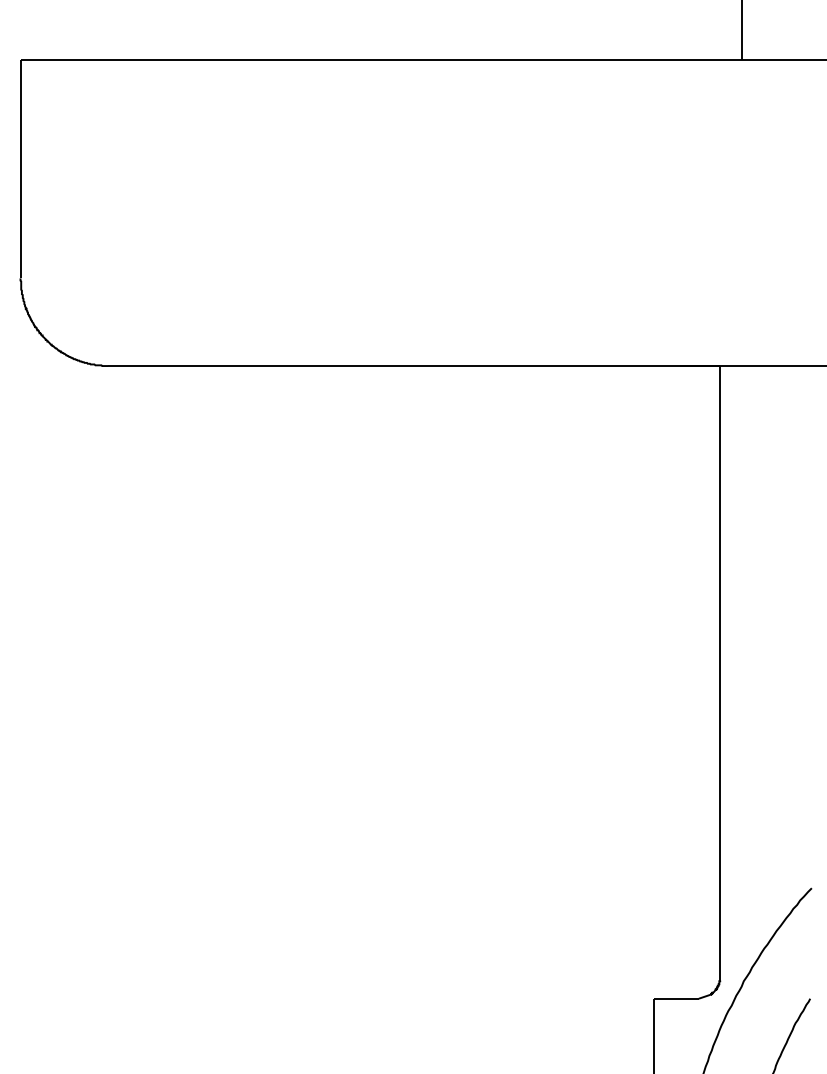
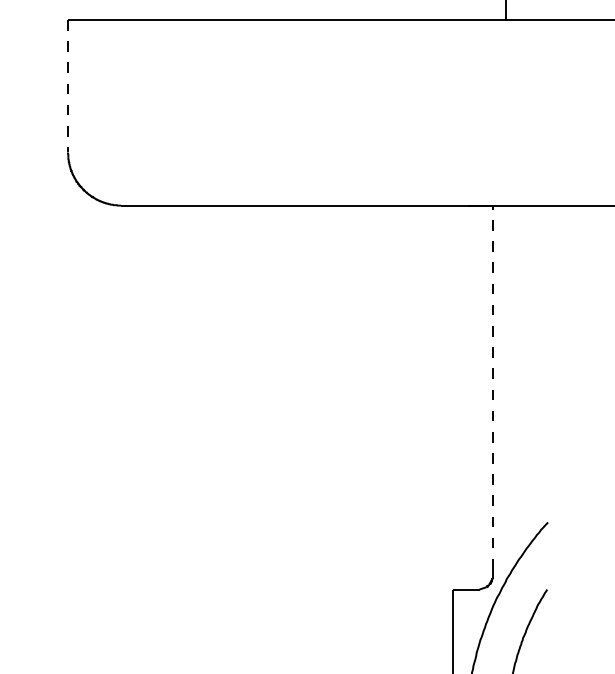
line: (19, 169) -> (67, 86), solid -> dashed
line: (720, 665) -> (492, 387), solid -> dashed

